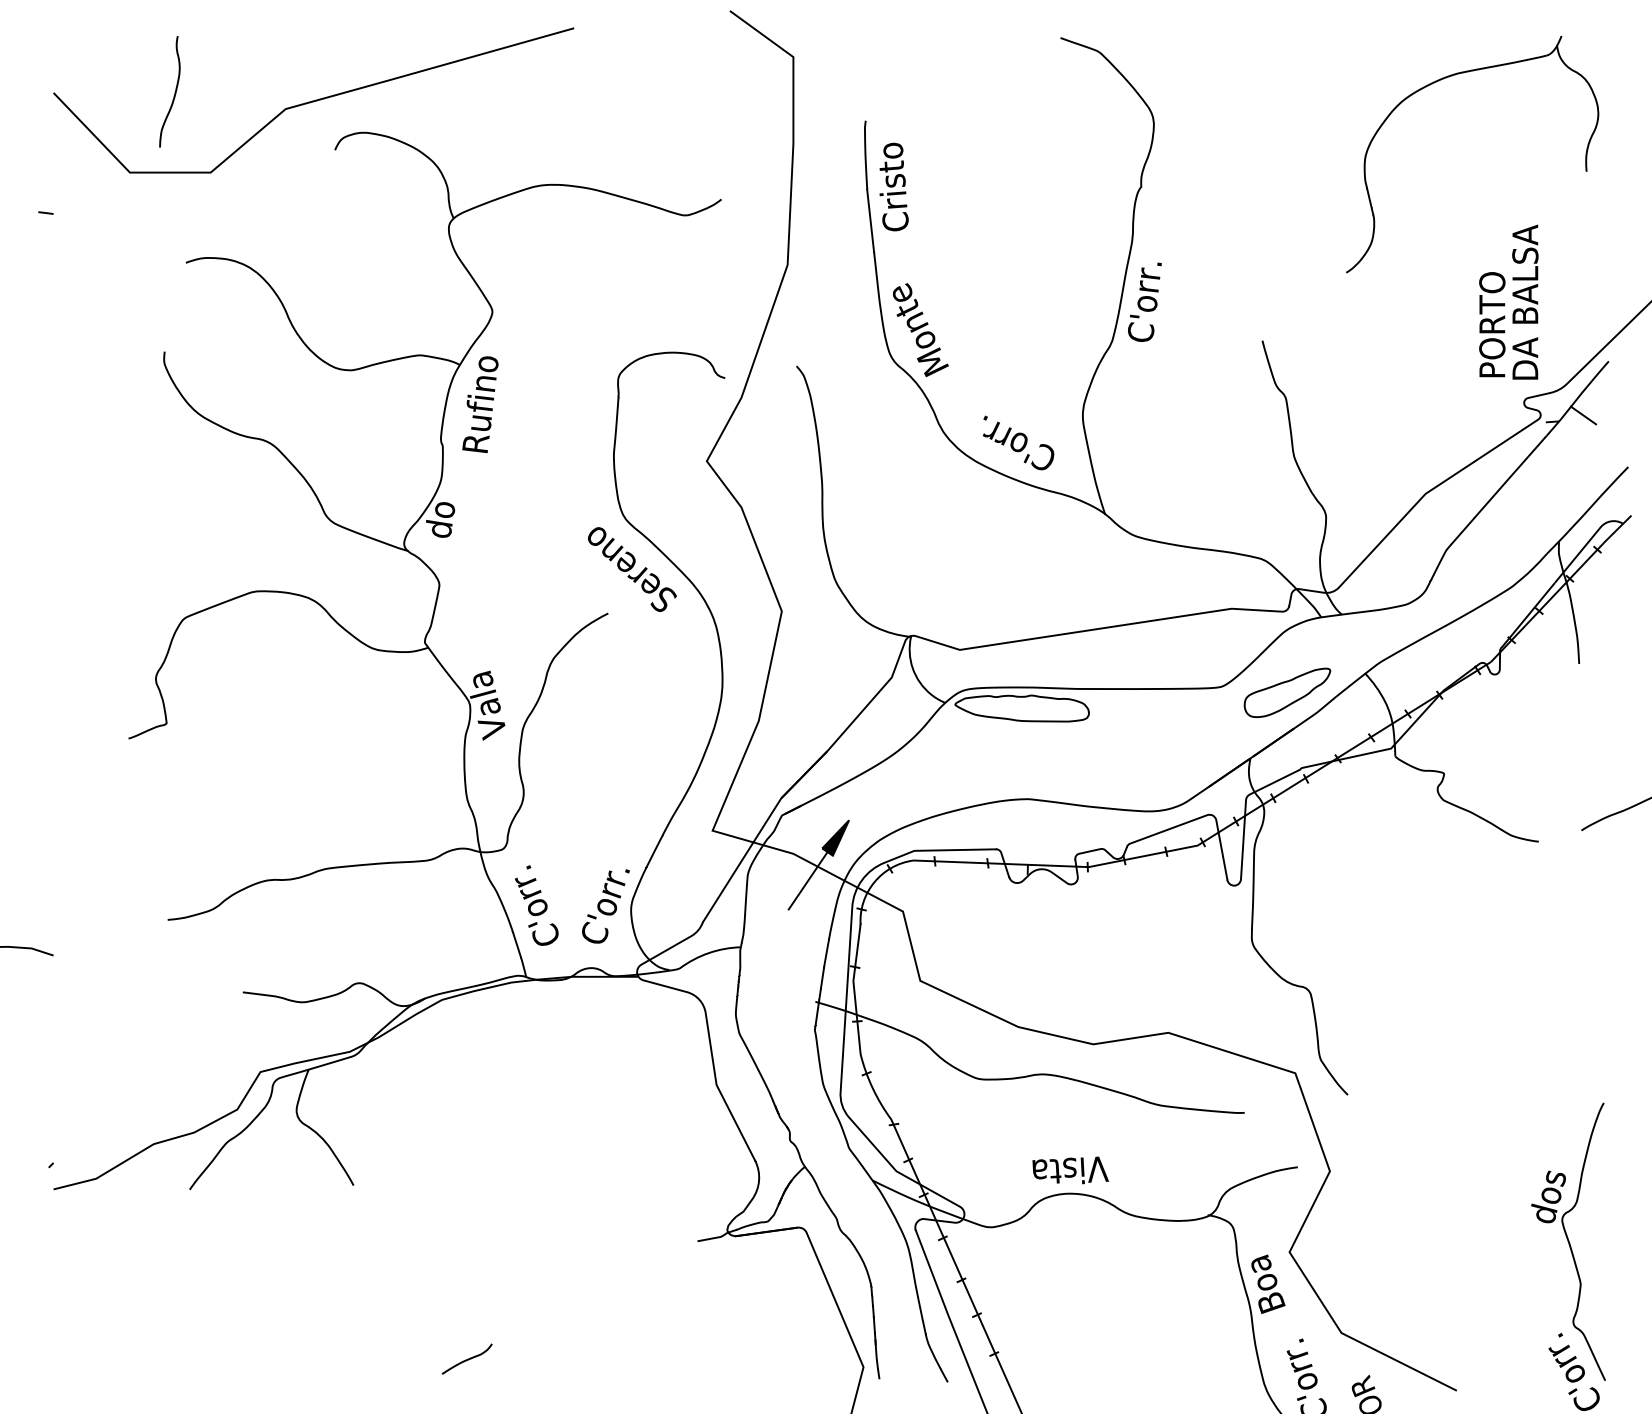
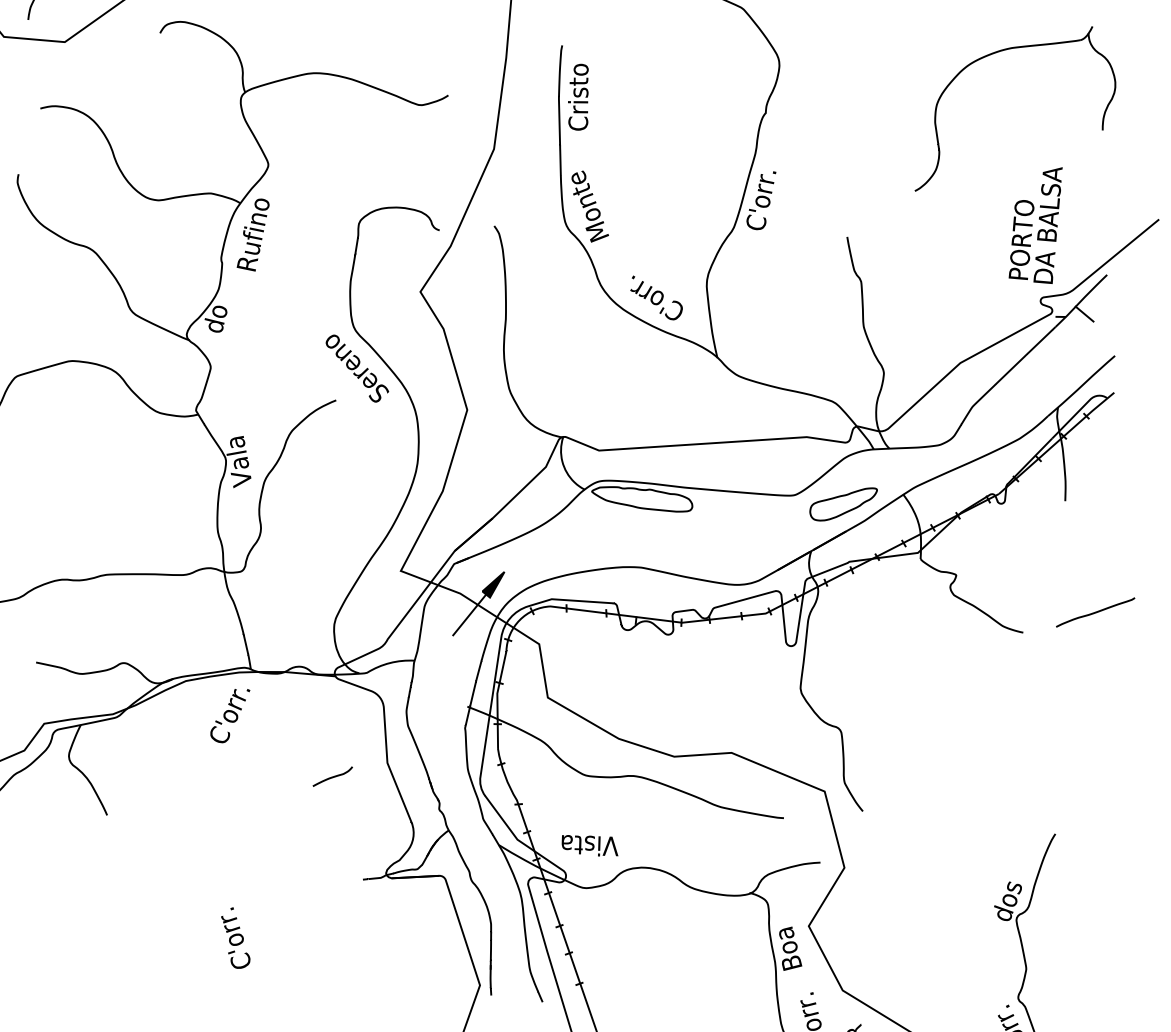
text: (536, 905) -> (235, 938), moved
text: (605, 906) -> (229, 715), moved
text: (1070, 1170) -> (590, 845), moved
curve: (467, 1358) -> (333, 776), moved

